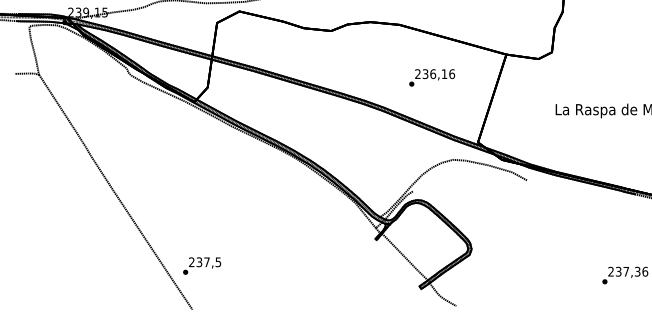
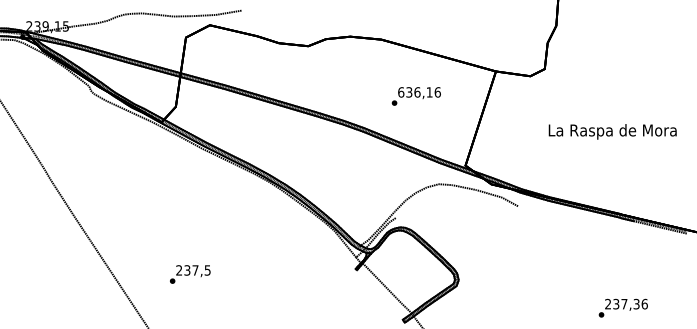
text: (417, 74) -> (400, 92), 236,16 -> 636,16
text: (202, 265) -> (190, 273), moved

